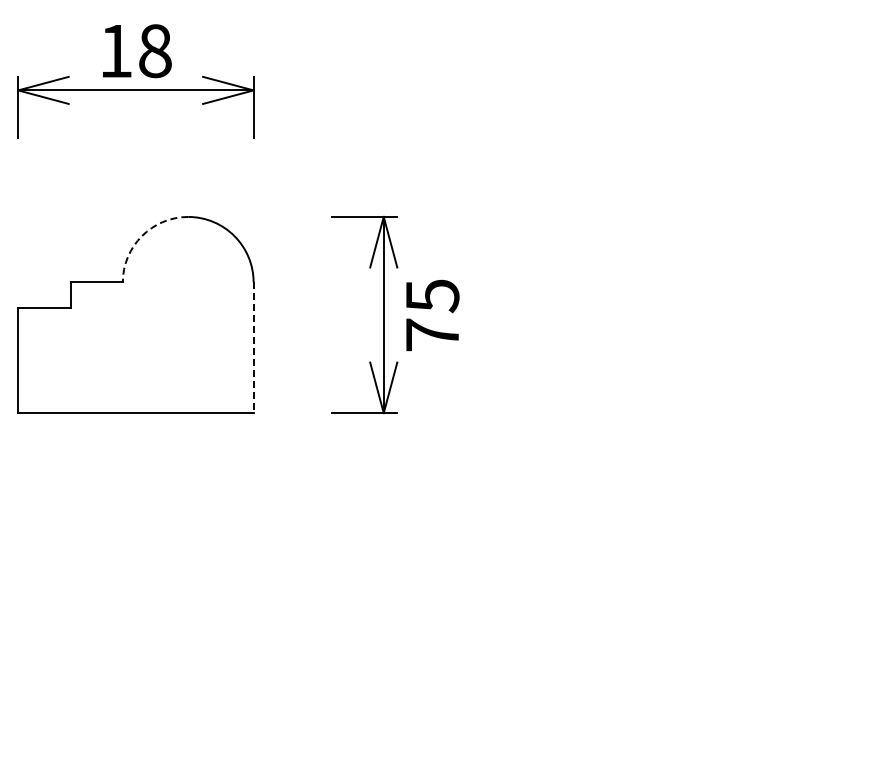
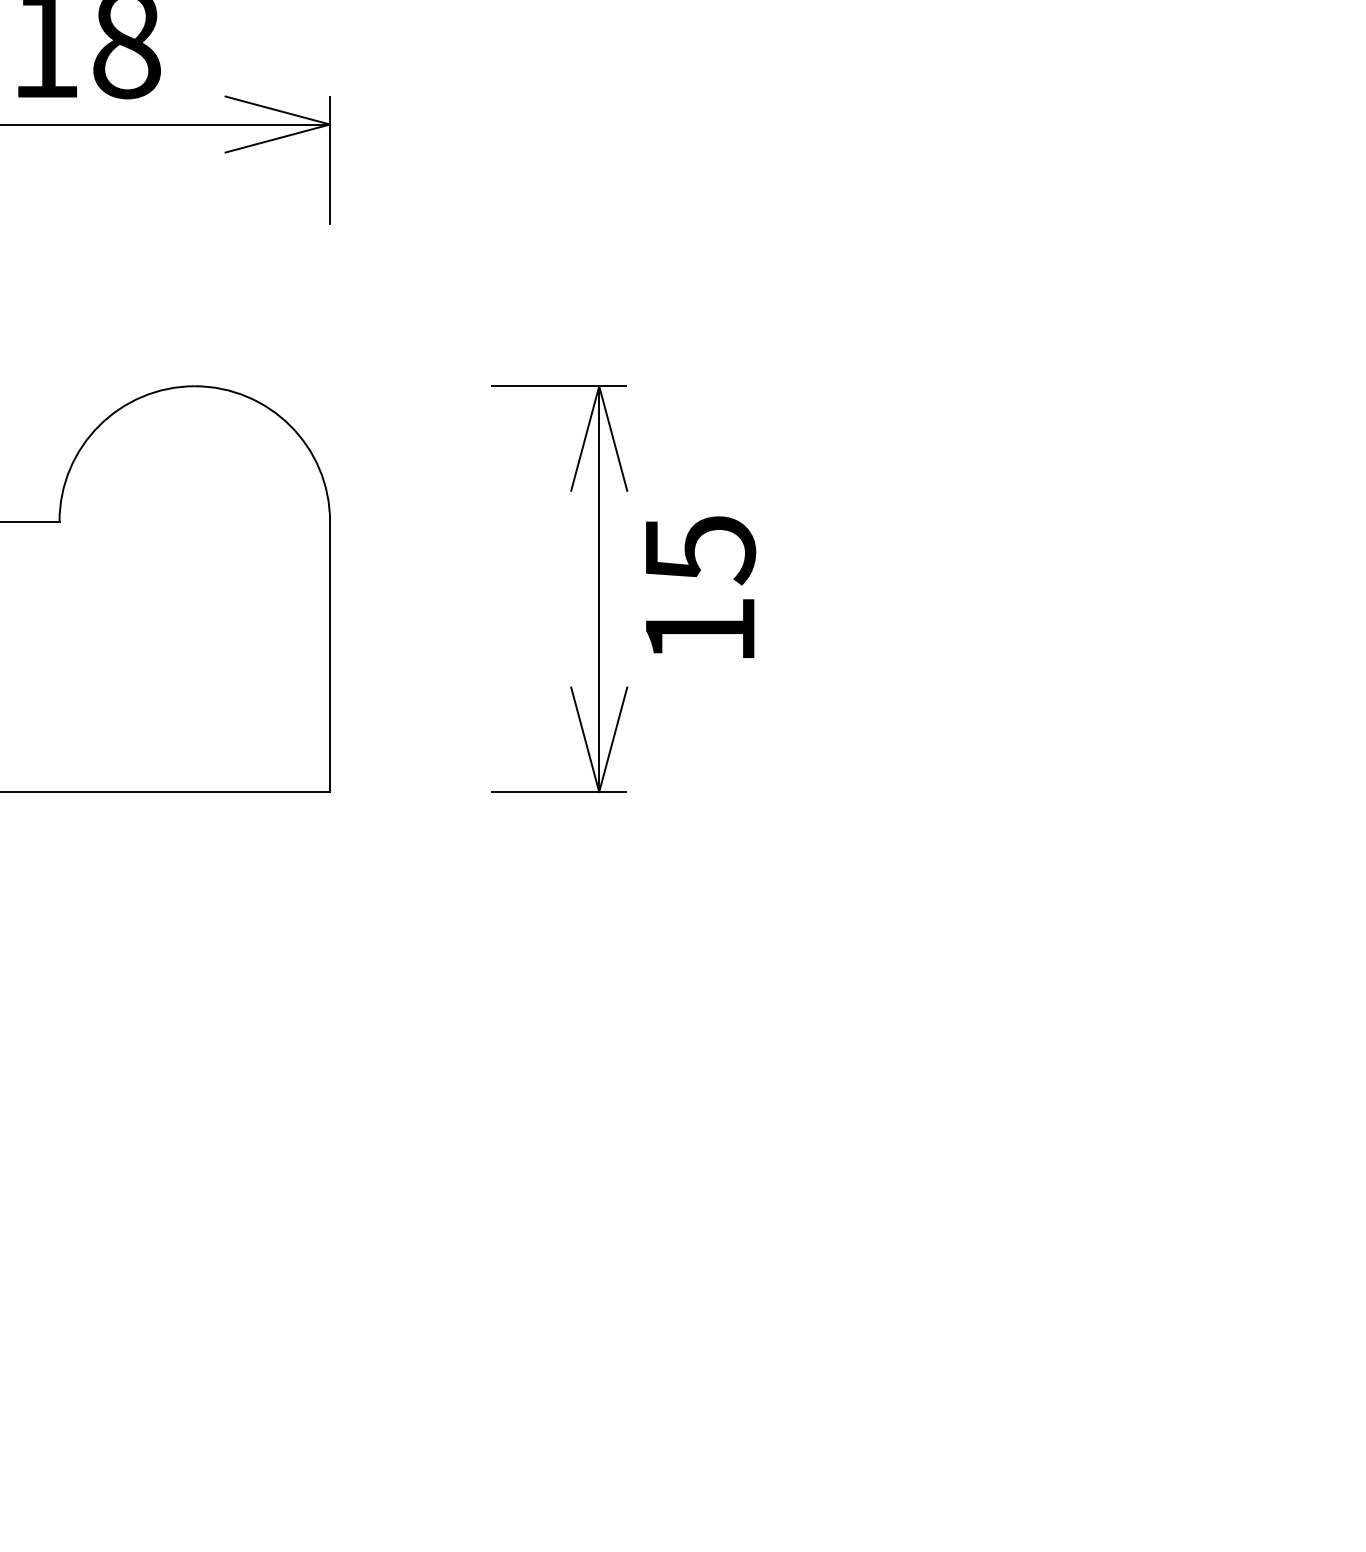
arc: (141, 236) -> (98, 426), dashed -> solid
text: (432, 334) -> (700, 629), 75 -> 15
line: (253, 348) -> (329, 658), dashed -> solid

